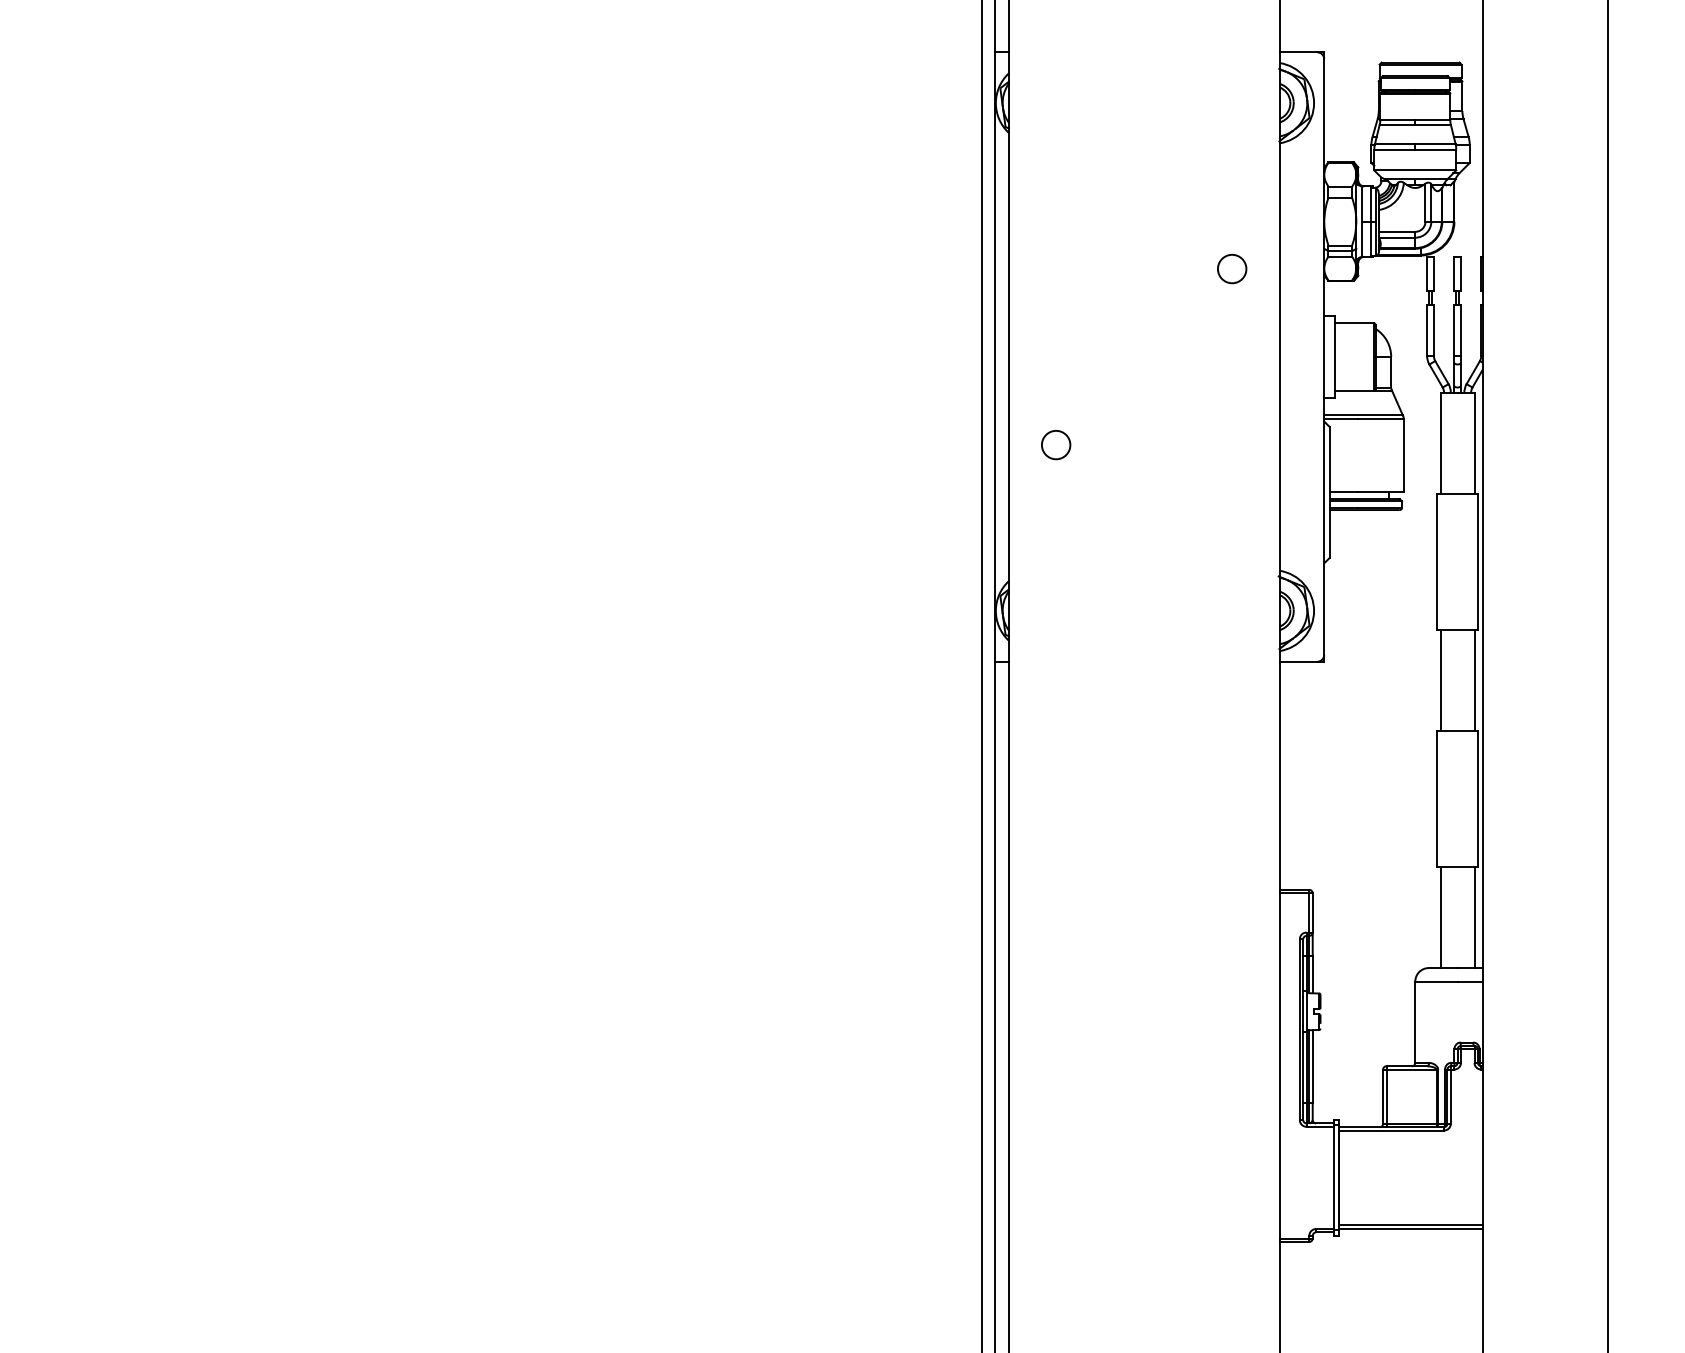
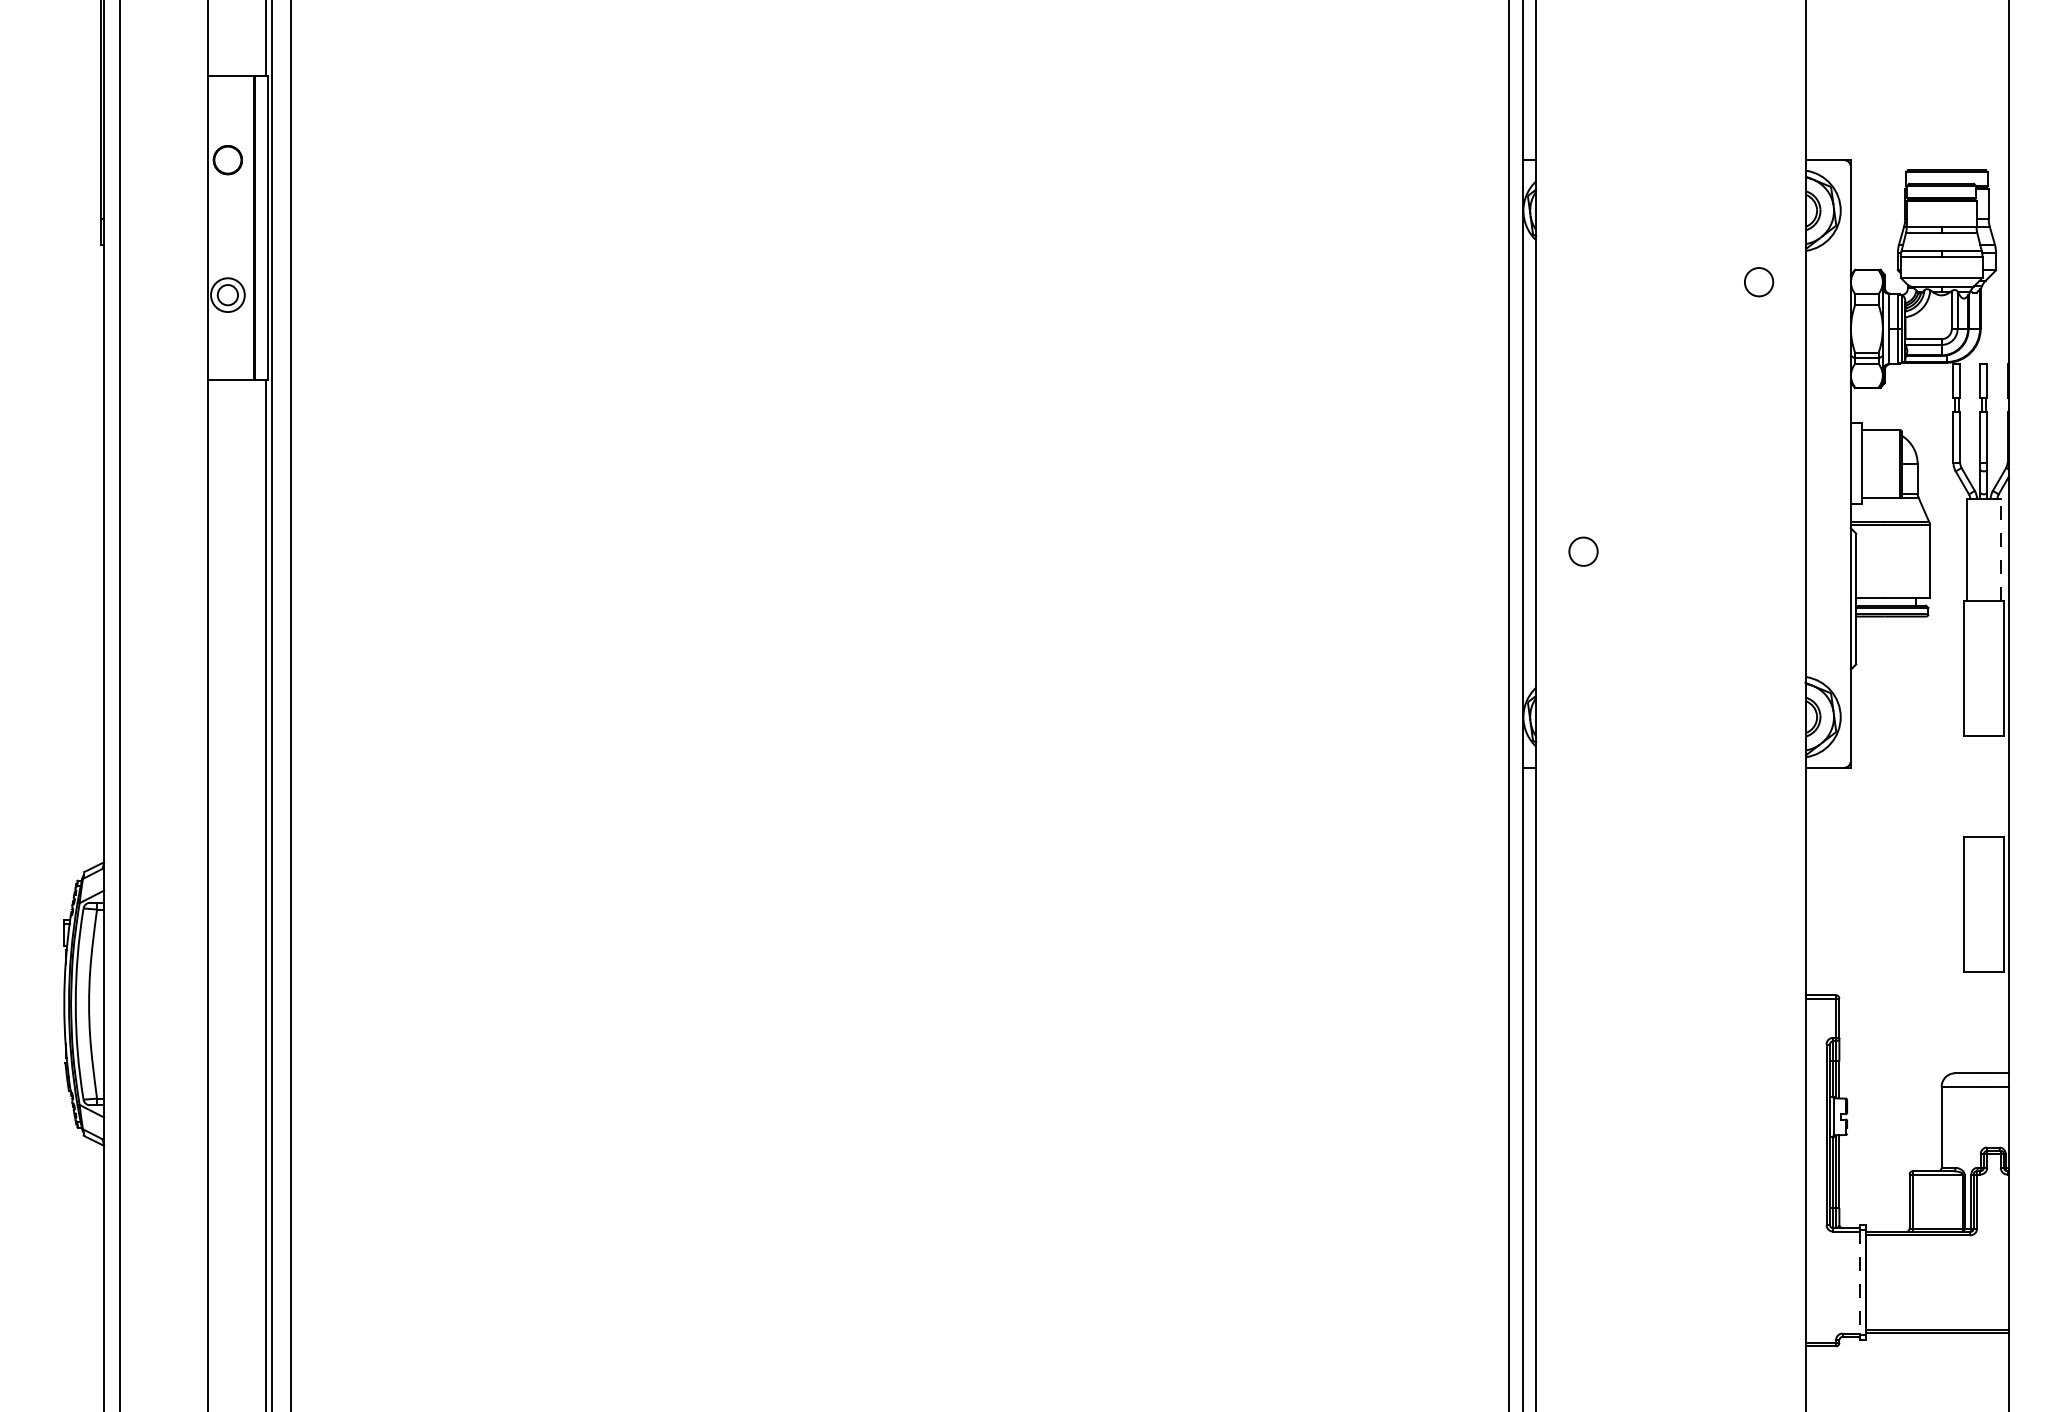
circle: (1232, 269) -> (1759, 282), moved
line: (1474, 443) -> (2000, 550), solid -> dashed
line: (1440, 679) -> (1966, 785), removed
line: (1474, 679) -> (2000, 785), removed
line: (1440, 917) -> (1966, 1022), removed
line: (1474, 917) -> (2000, 1022), removed
line: (1333, 1178) -> (1860, 1283), solid -> dashed

